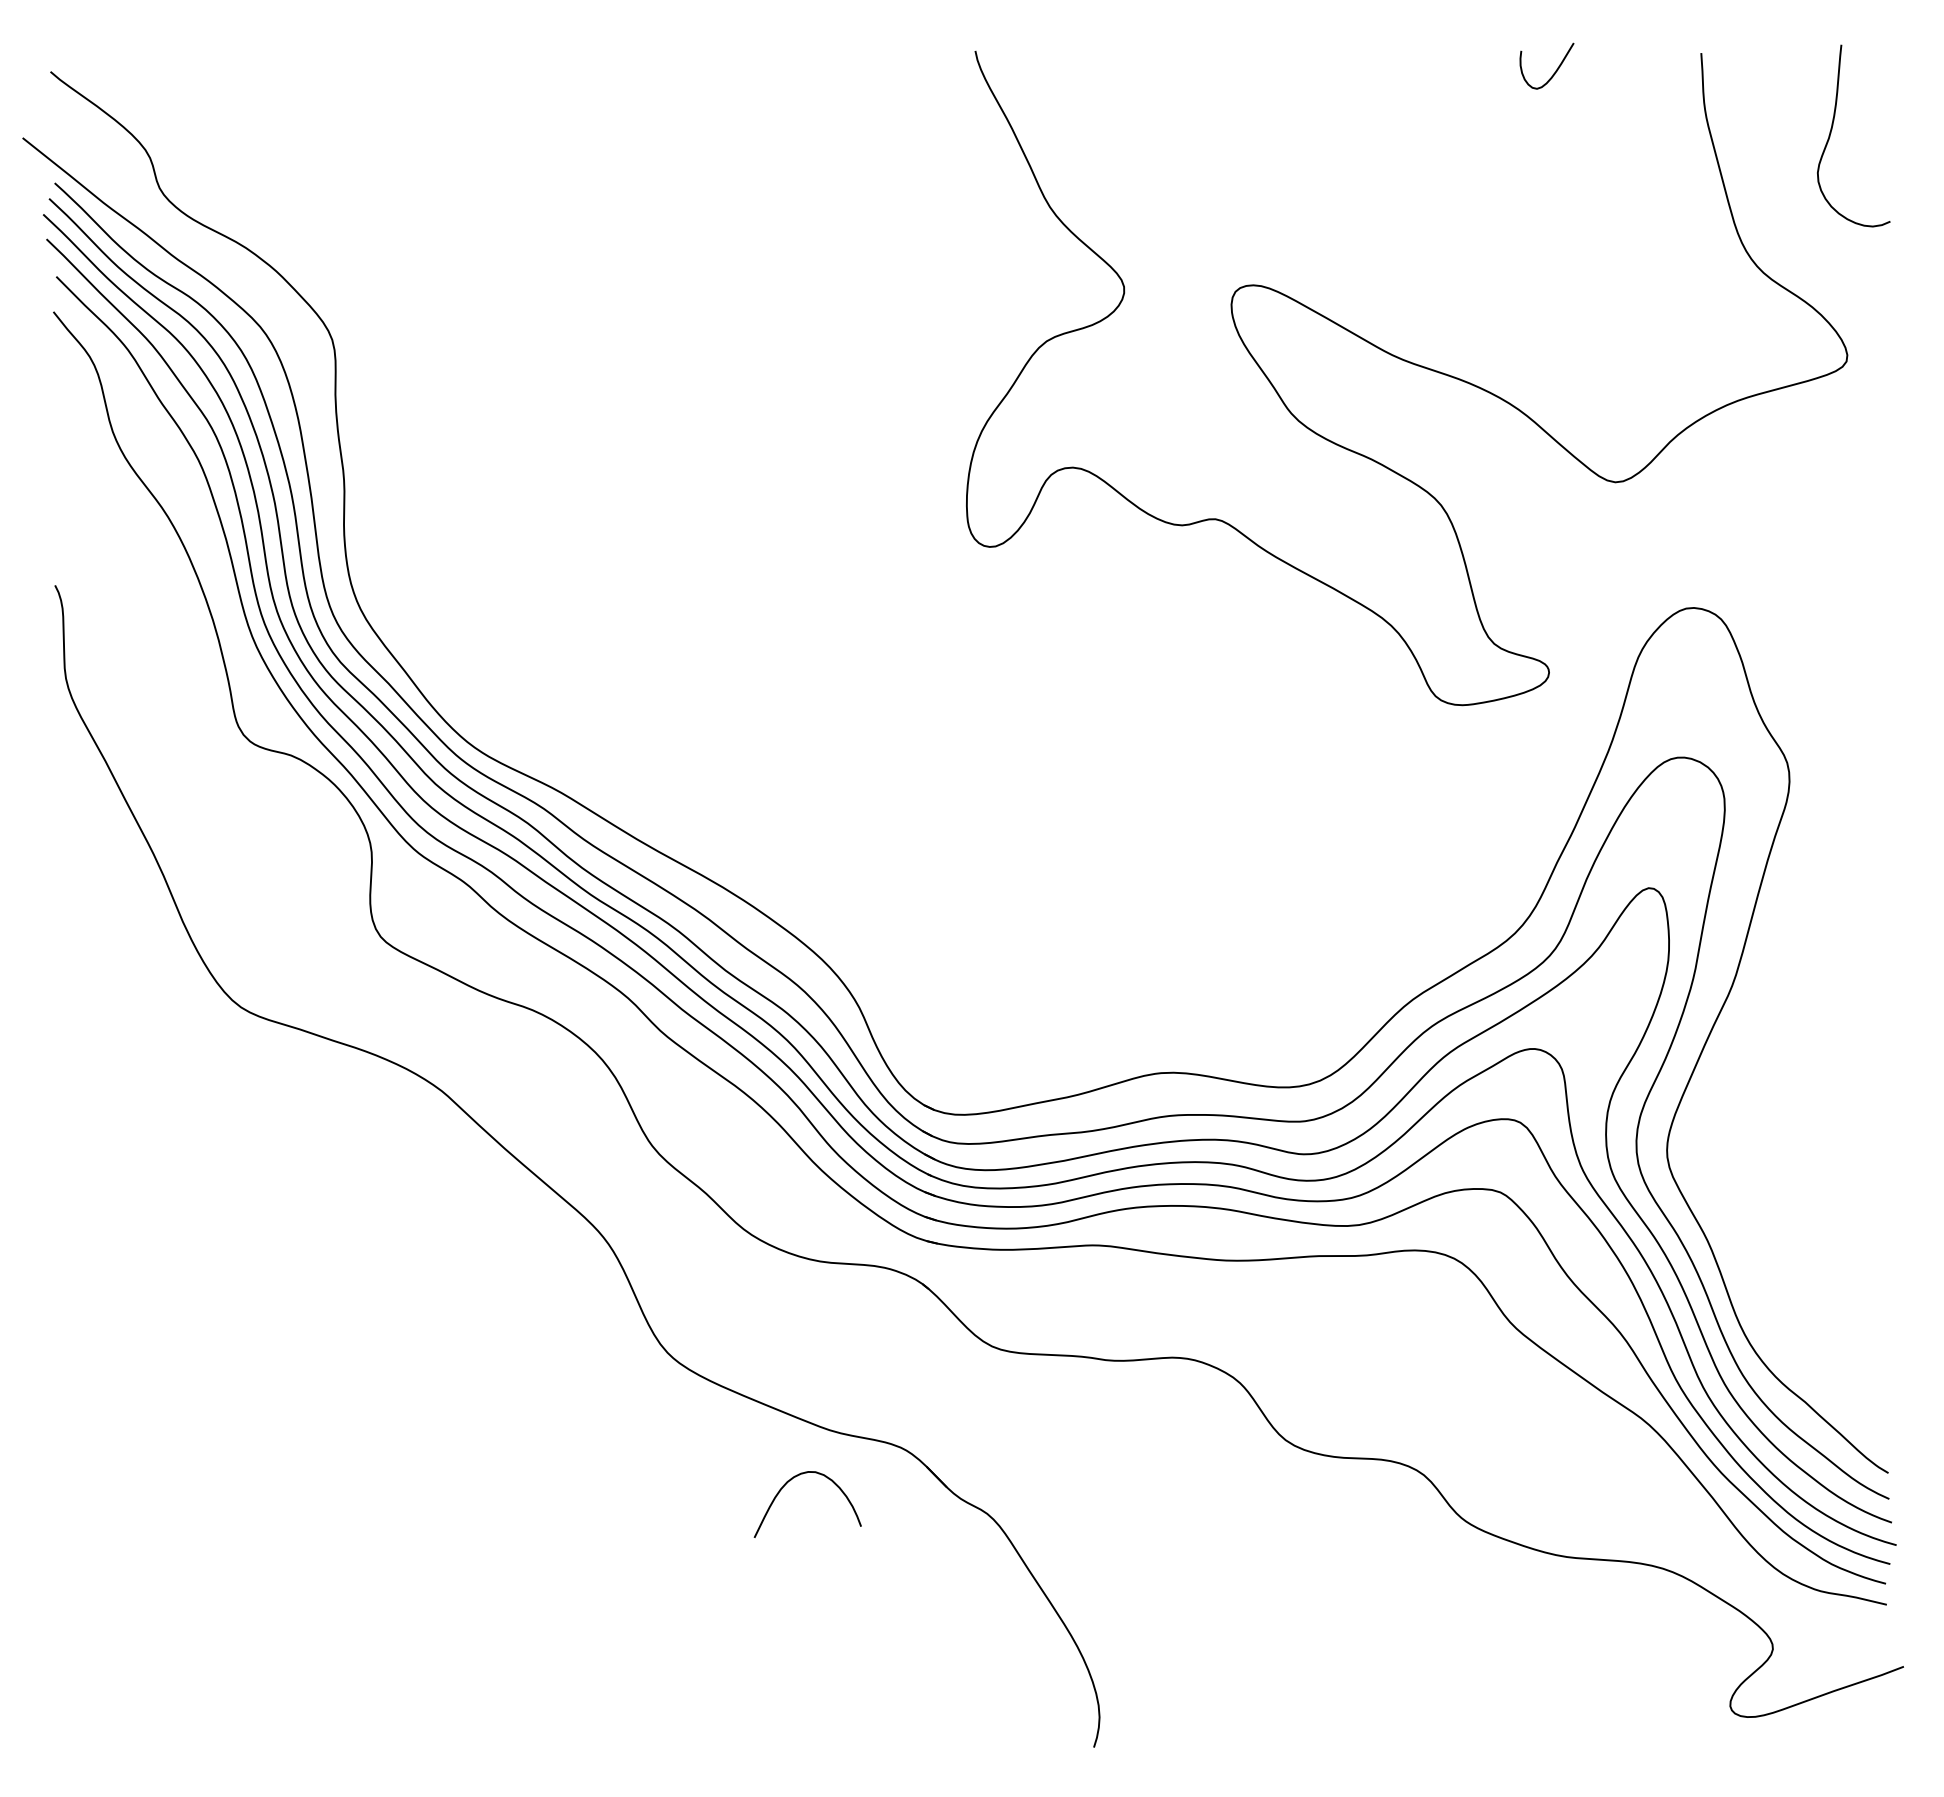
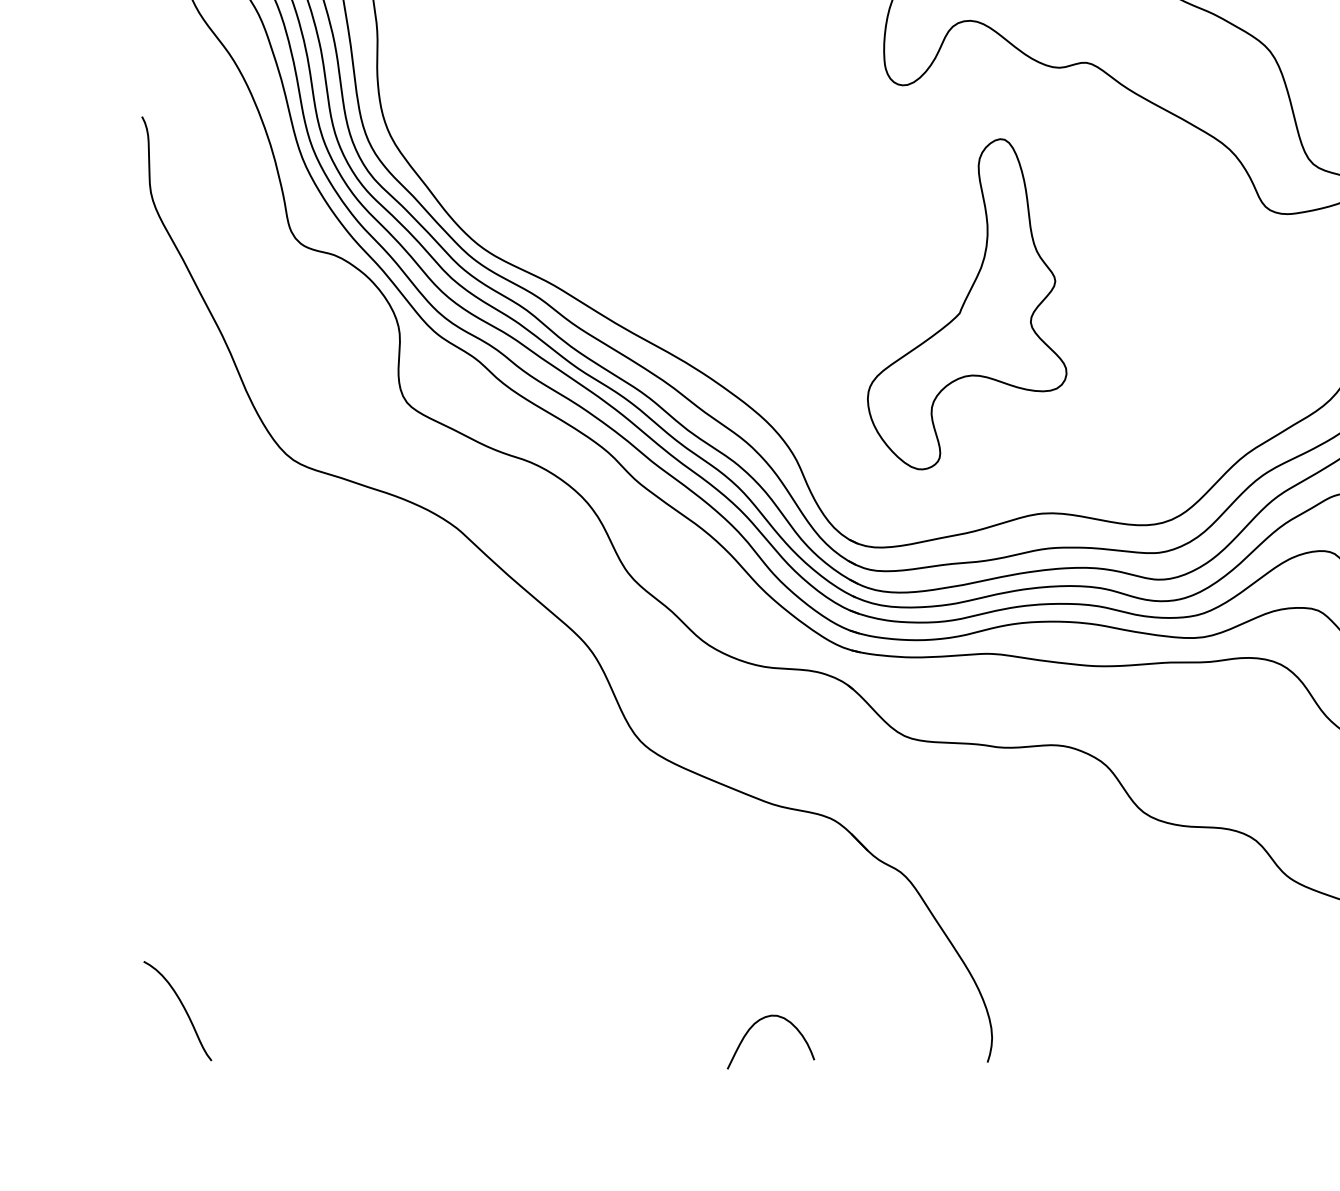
part: (1068, 815) -> (966, 303), added
curve: (791, 1480) -> (757, 1022), moved
curve: (106, 1681) -> (183, 1008), added

